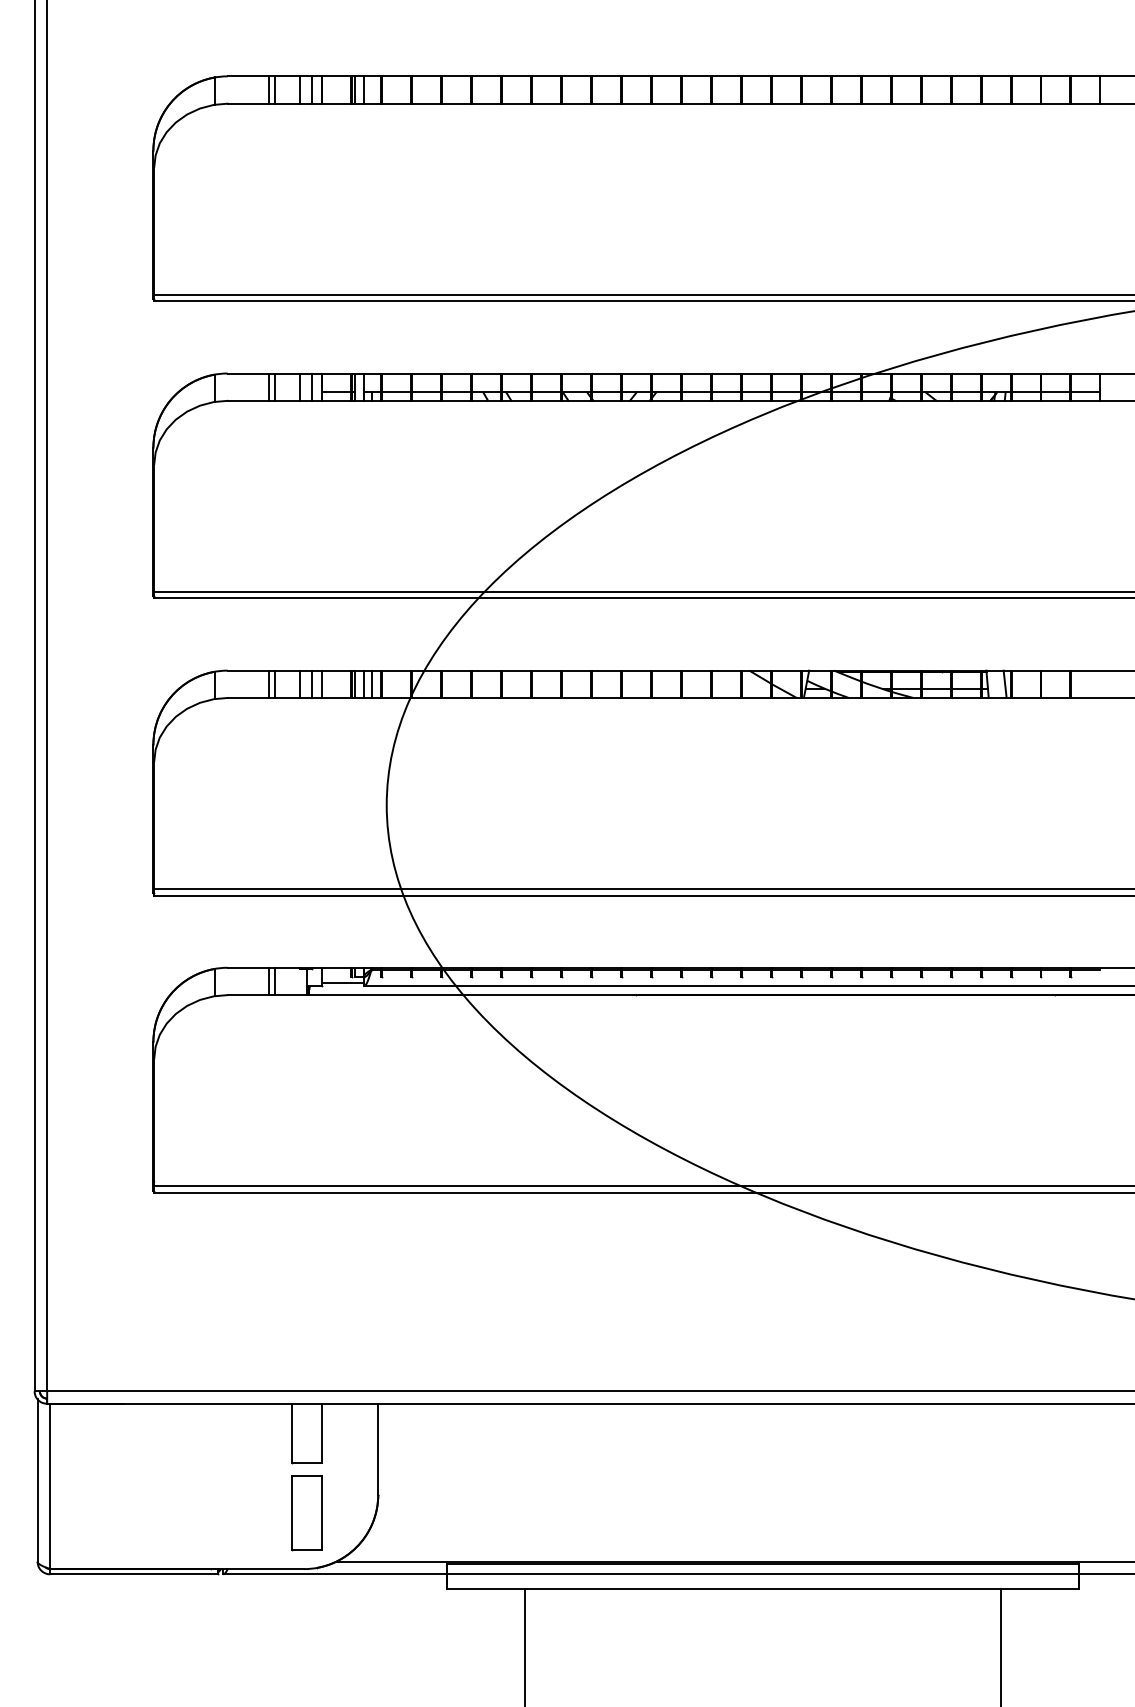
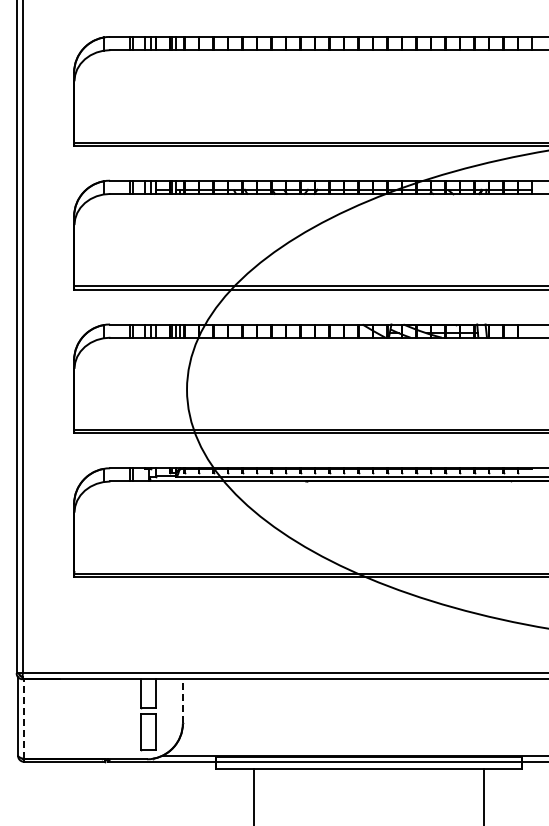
line: (377, 1447) -> (182, 700), solid -> dashed
line: (50, 1486) -> (24, 719), solid -> dashed

